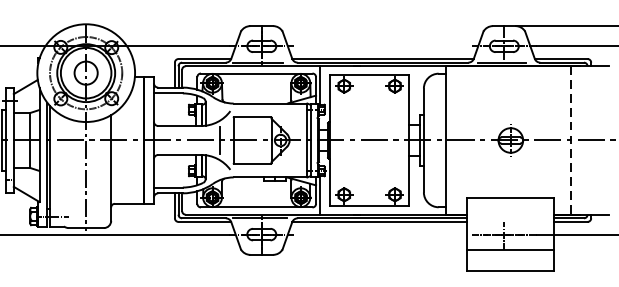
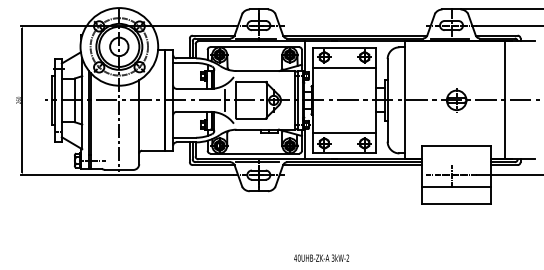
line: (369, 100) -> (344, 68), added
line: (570, 140) -> (504, 100), dashed -> solid
line: (369, 180) -> (344, 132), added

